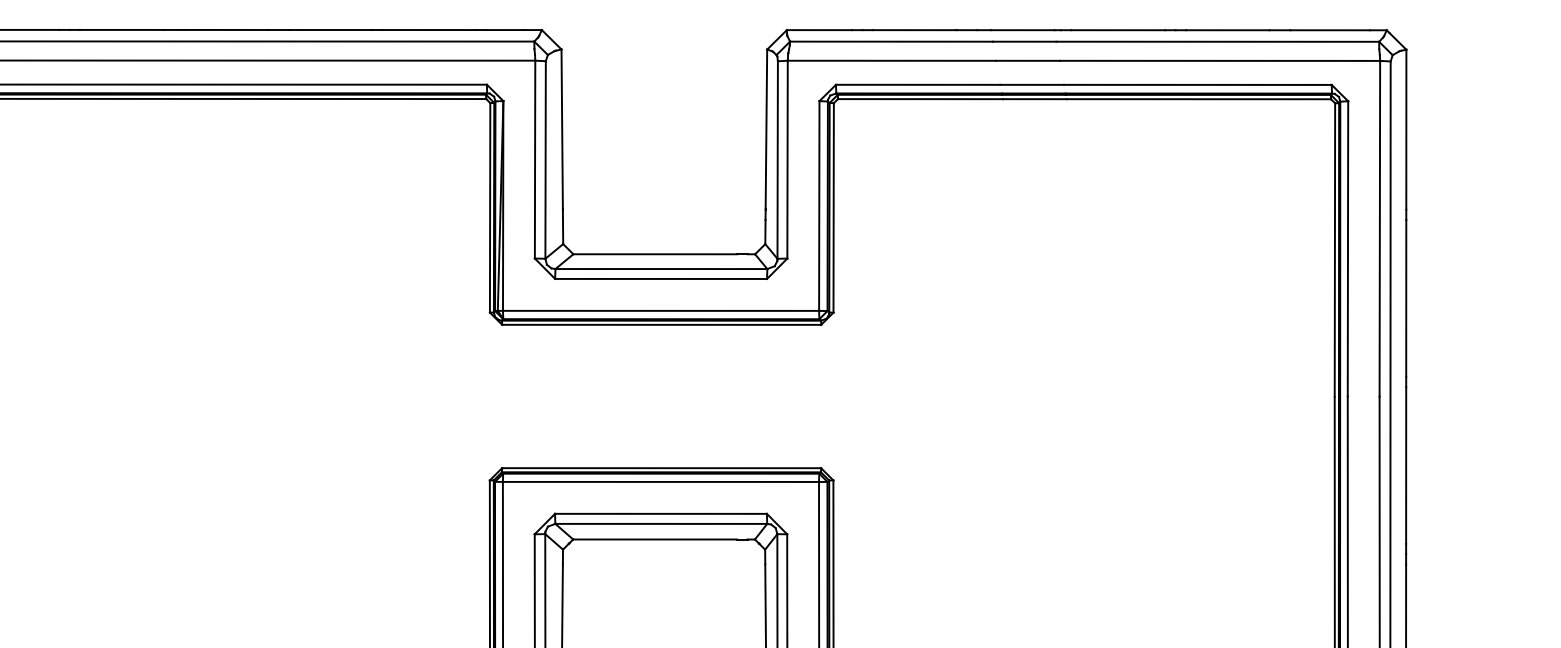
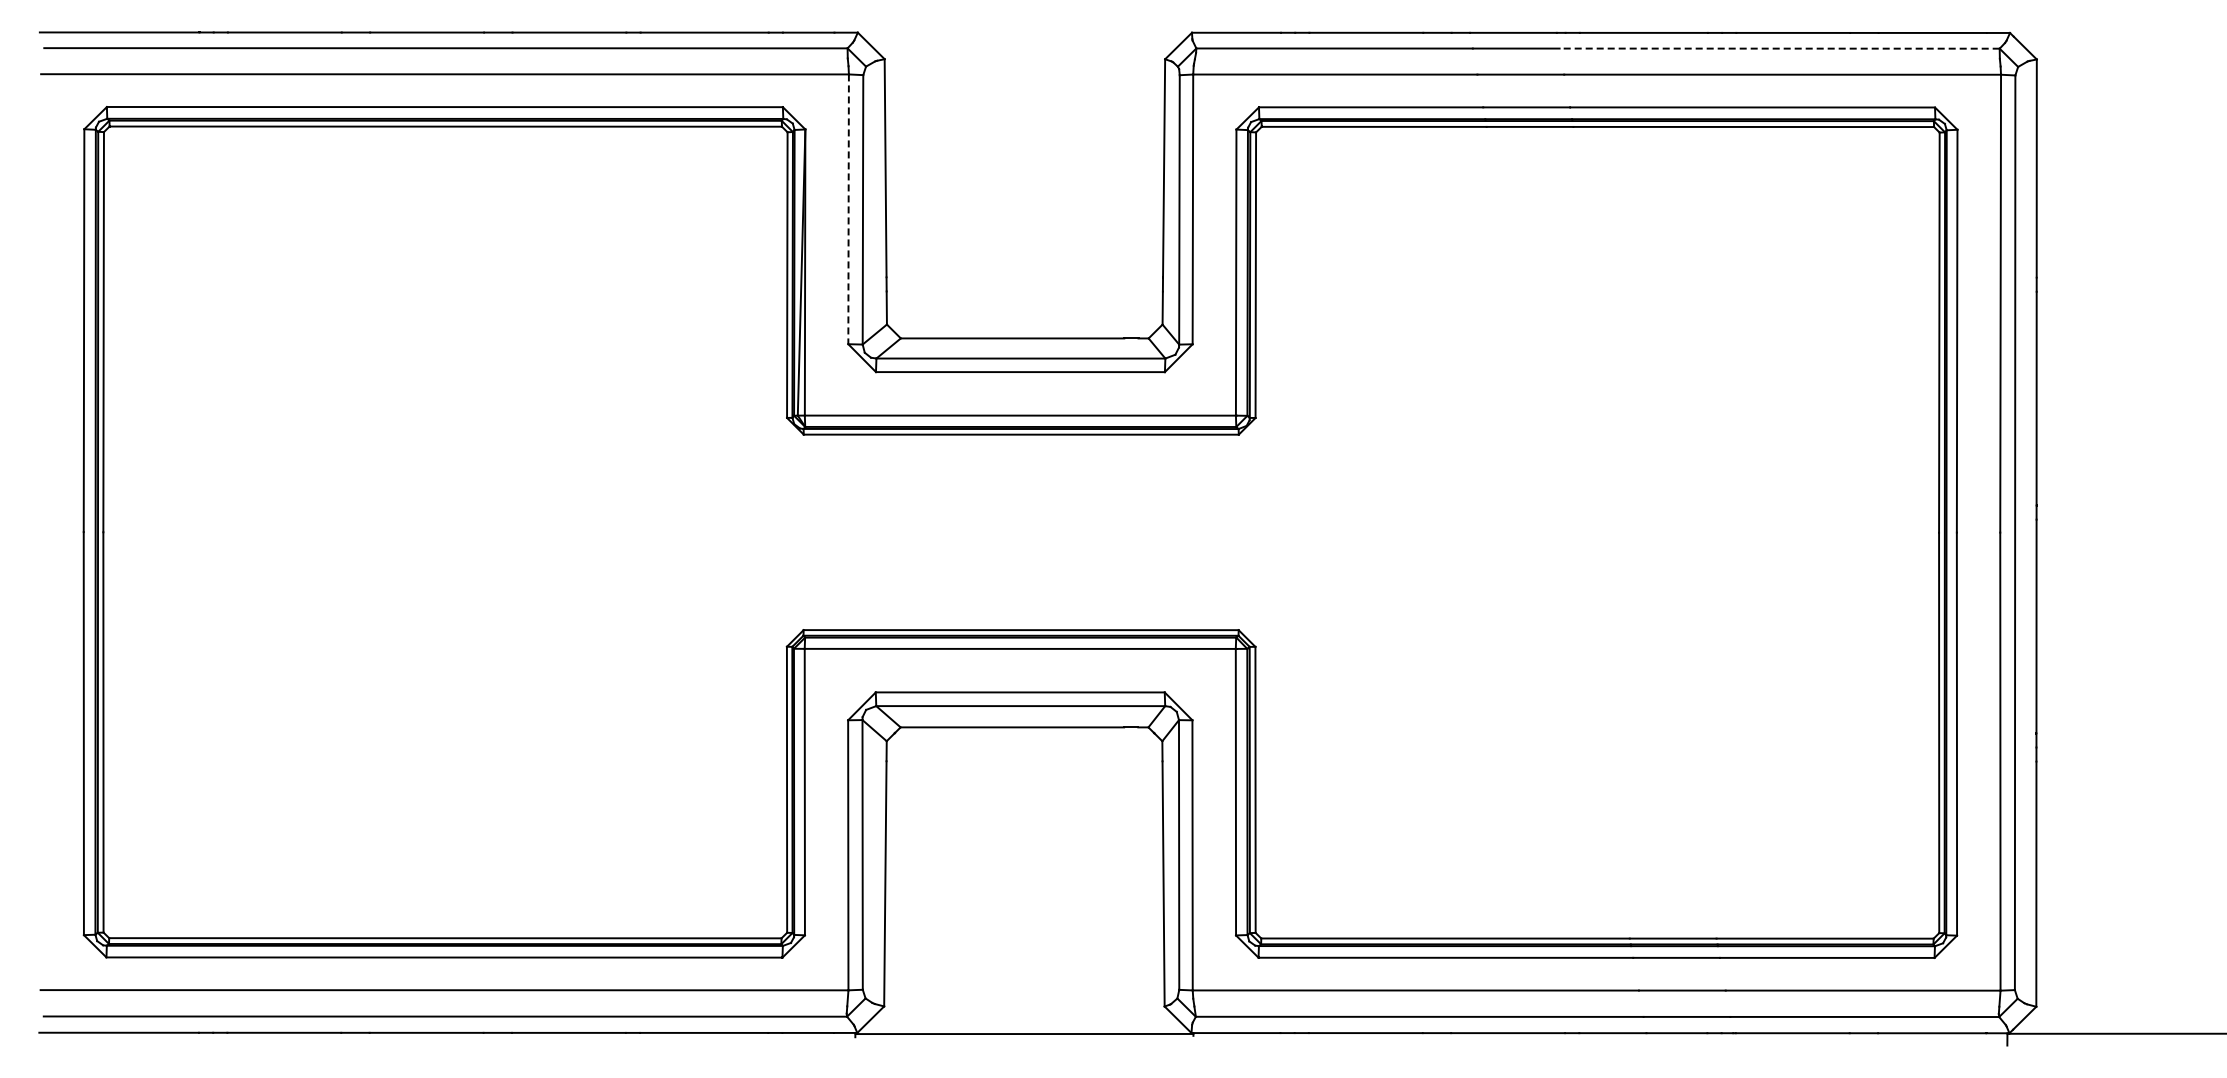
line: (1217, 41) -> (1779, 48), solid -> dashed
line: (534, 159) -> (848, 209), solid -> dashed

